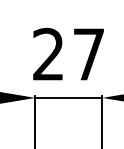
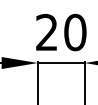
text: (89, 54) -> (75, 32), 27 -> 20

